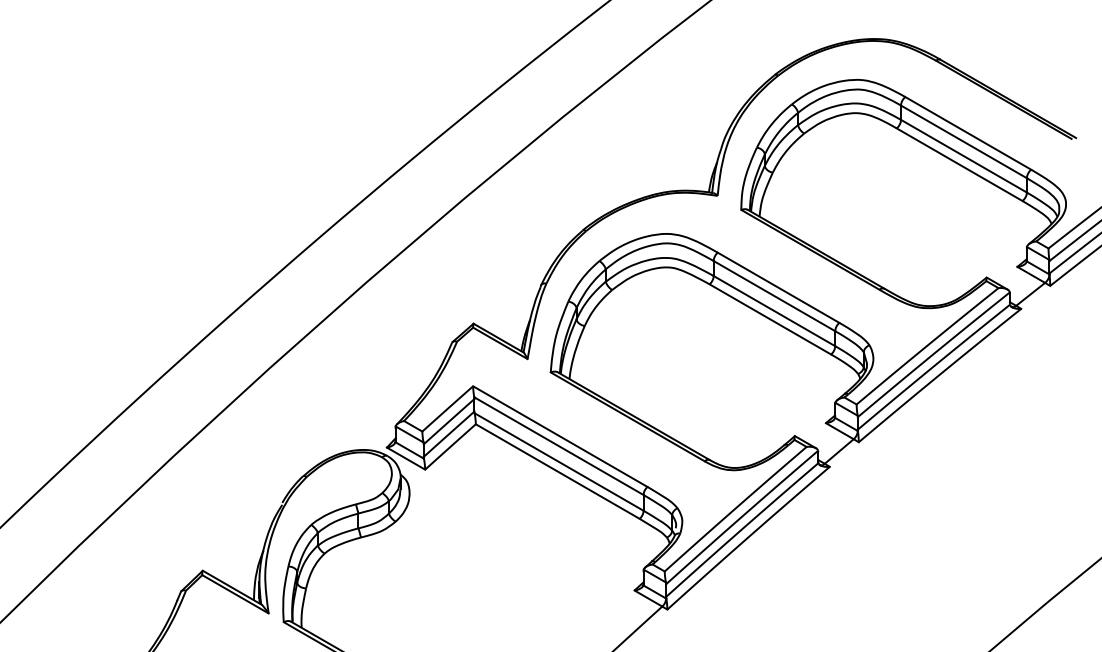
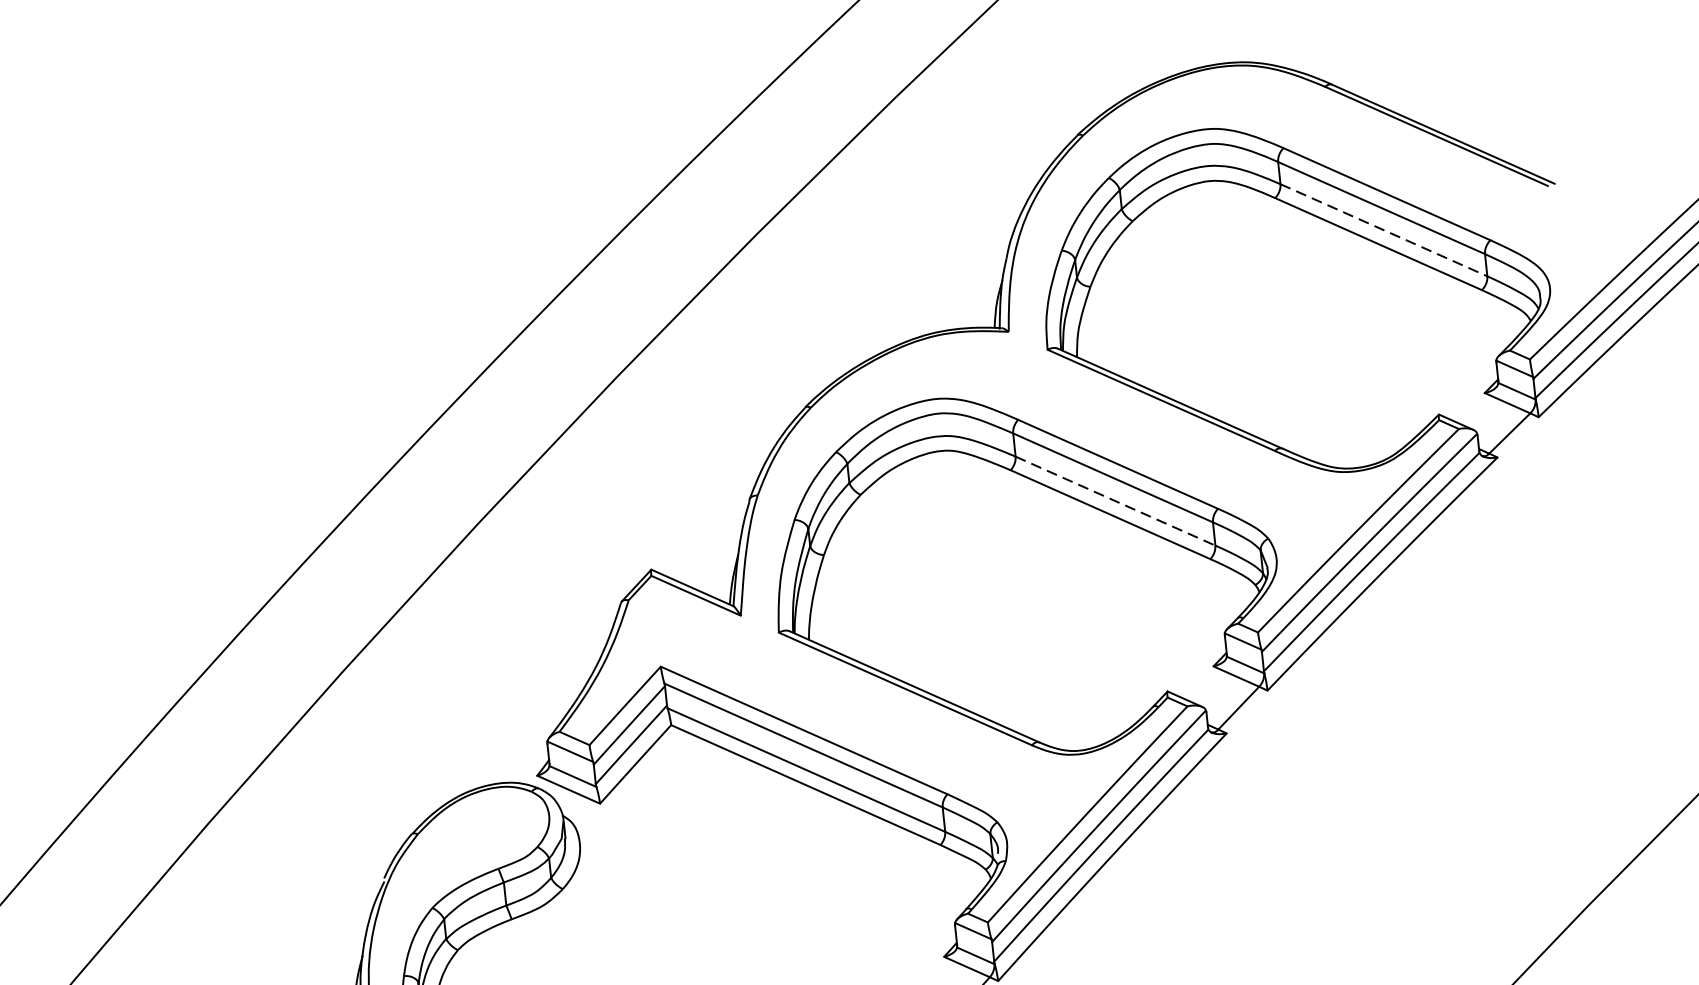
line: (963, 156) -> (1383, 230), solid -> dashed
line: (774, 311) -> (1115, 501), solid -> dashed

